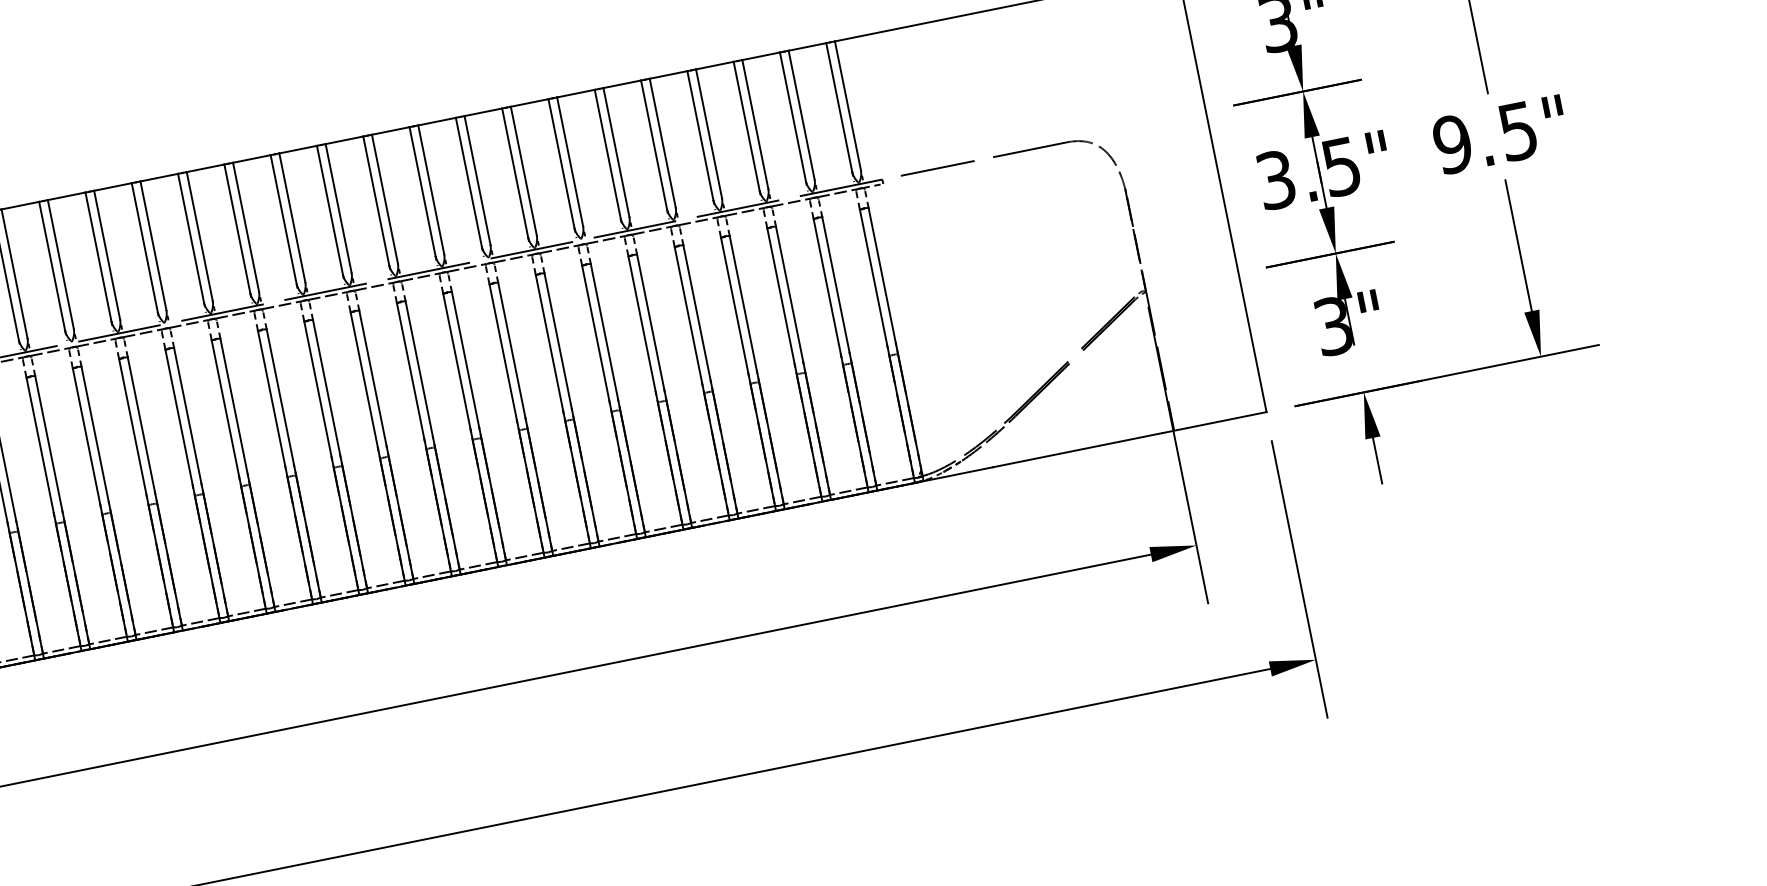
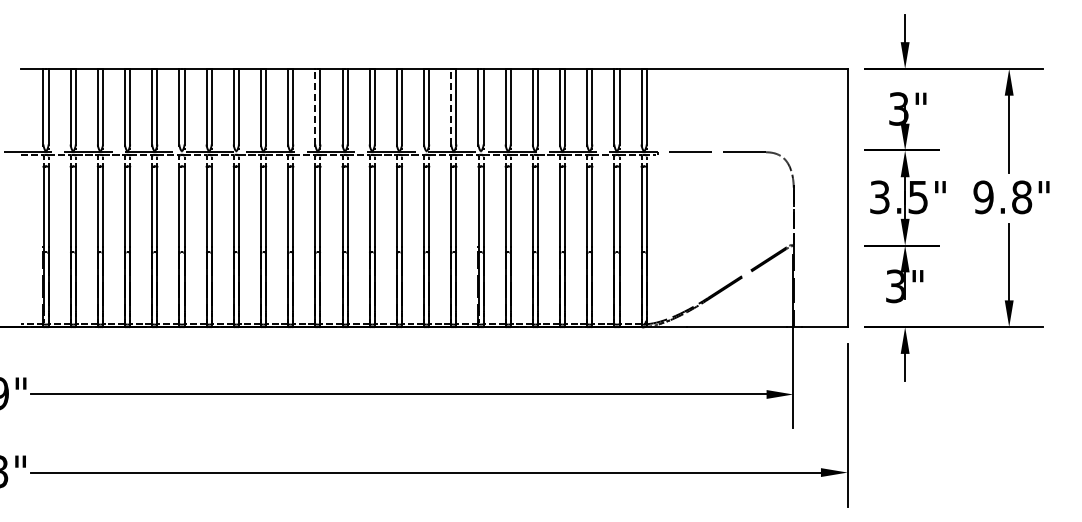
text: (1519, 131) -> (1022, 197), 9.5" -> 9.8"
line: (515, 172) -> (451, 106), solid -> dashed
line: (283, 219) -> (315, 106), solid -> dashed

